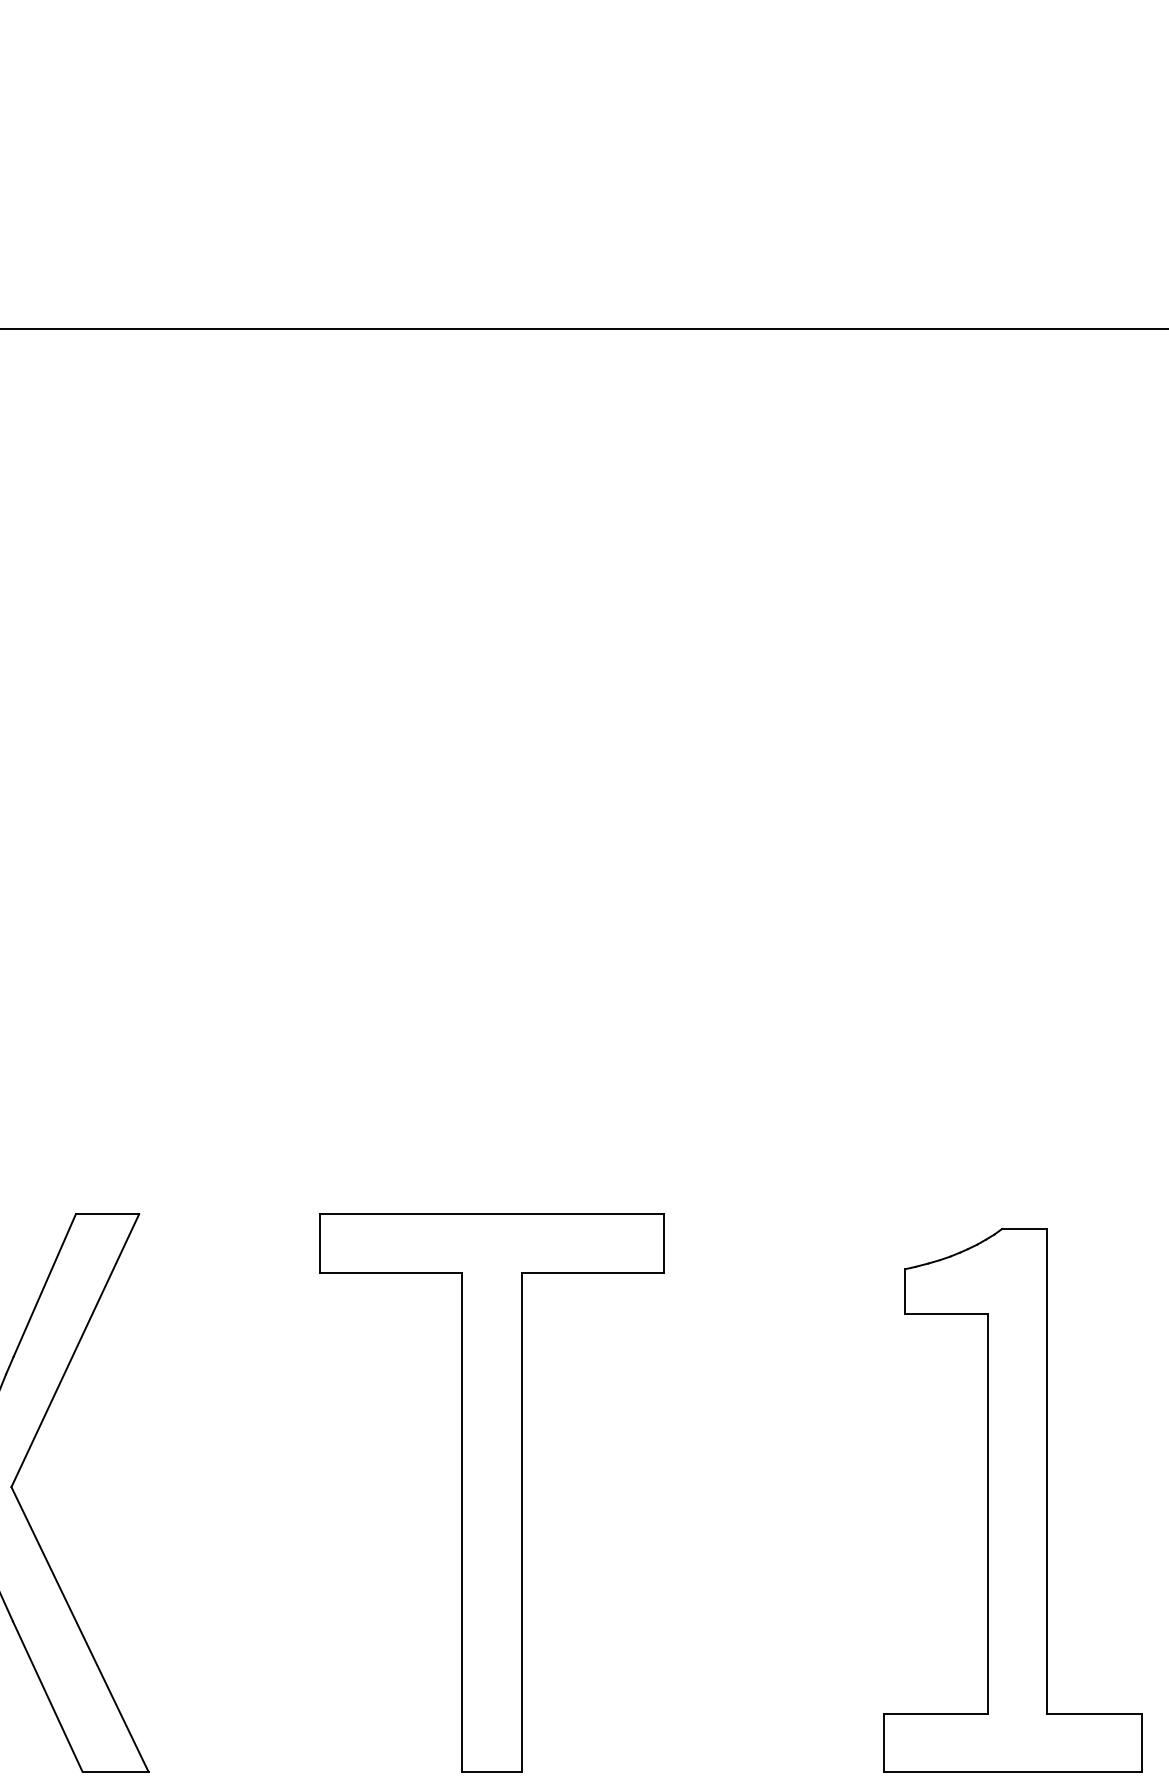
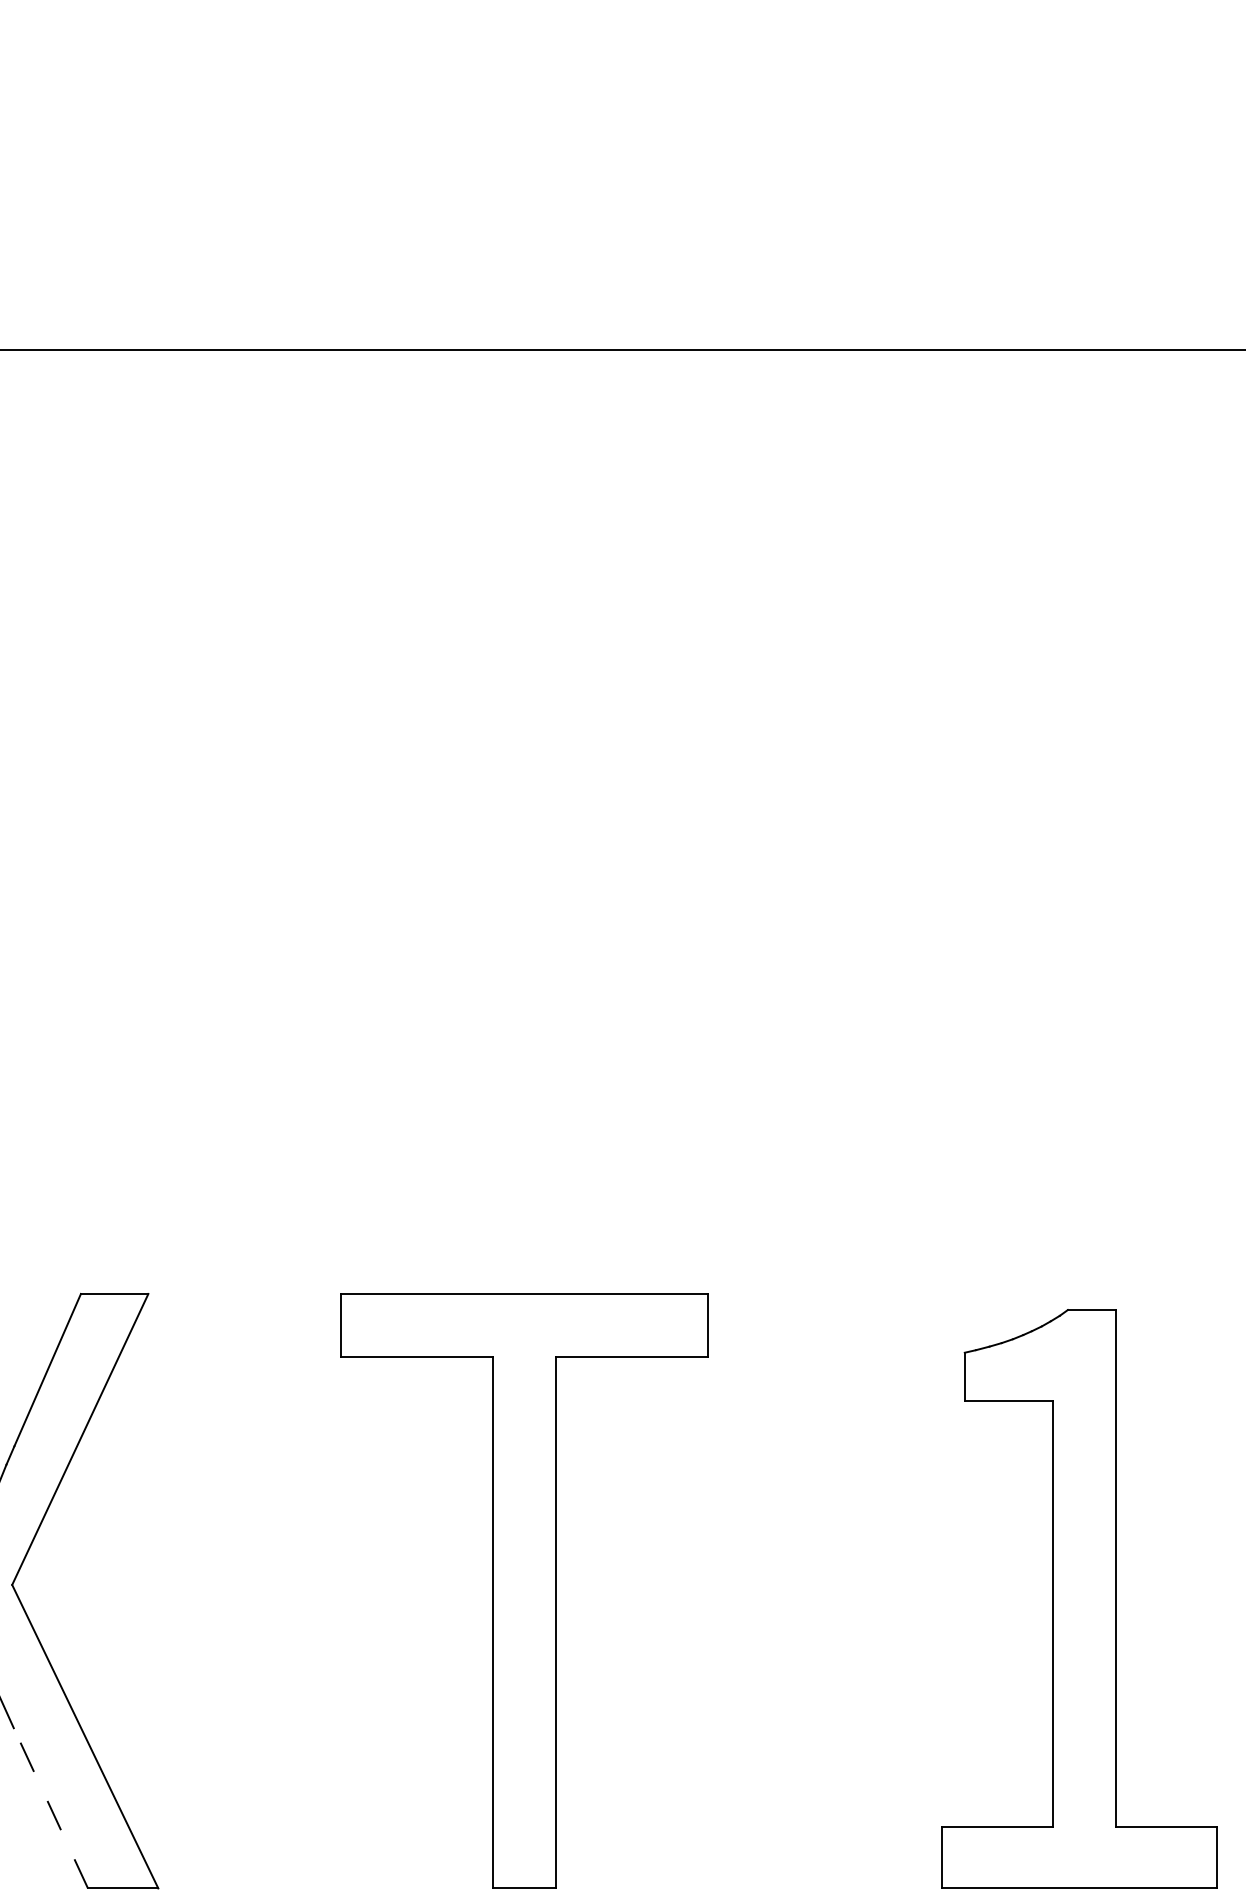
line: (47, 1695) -> (50, 1807), solid -> dashed

